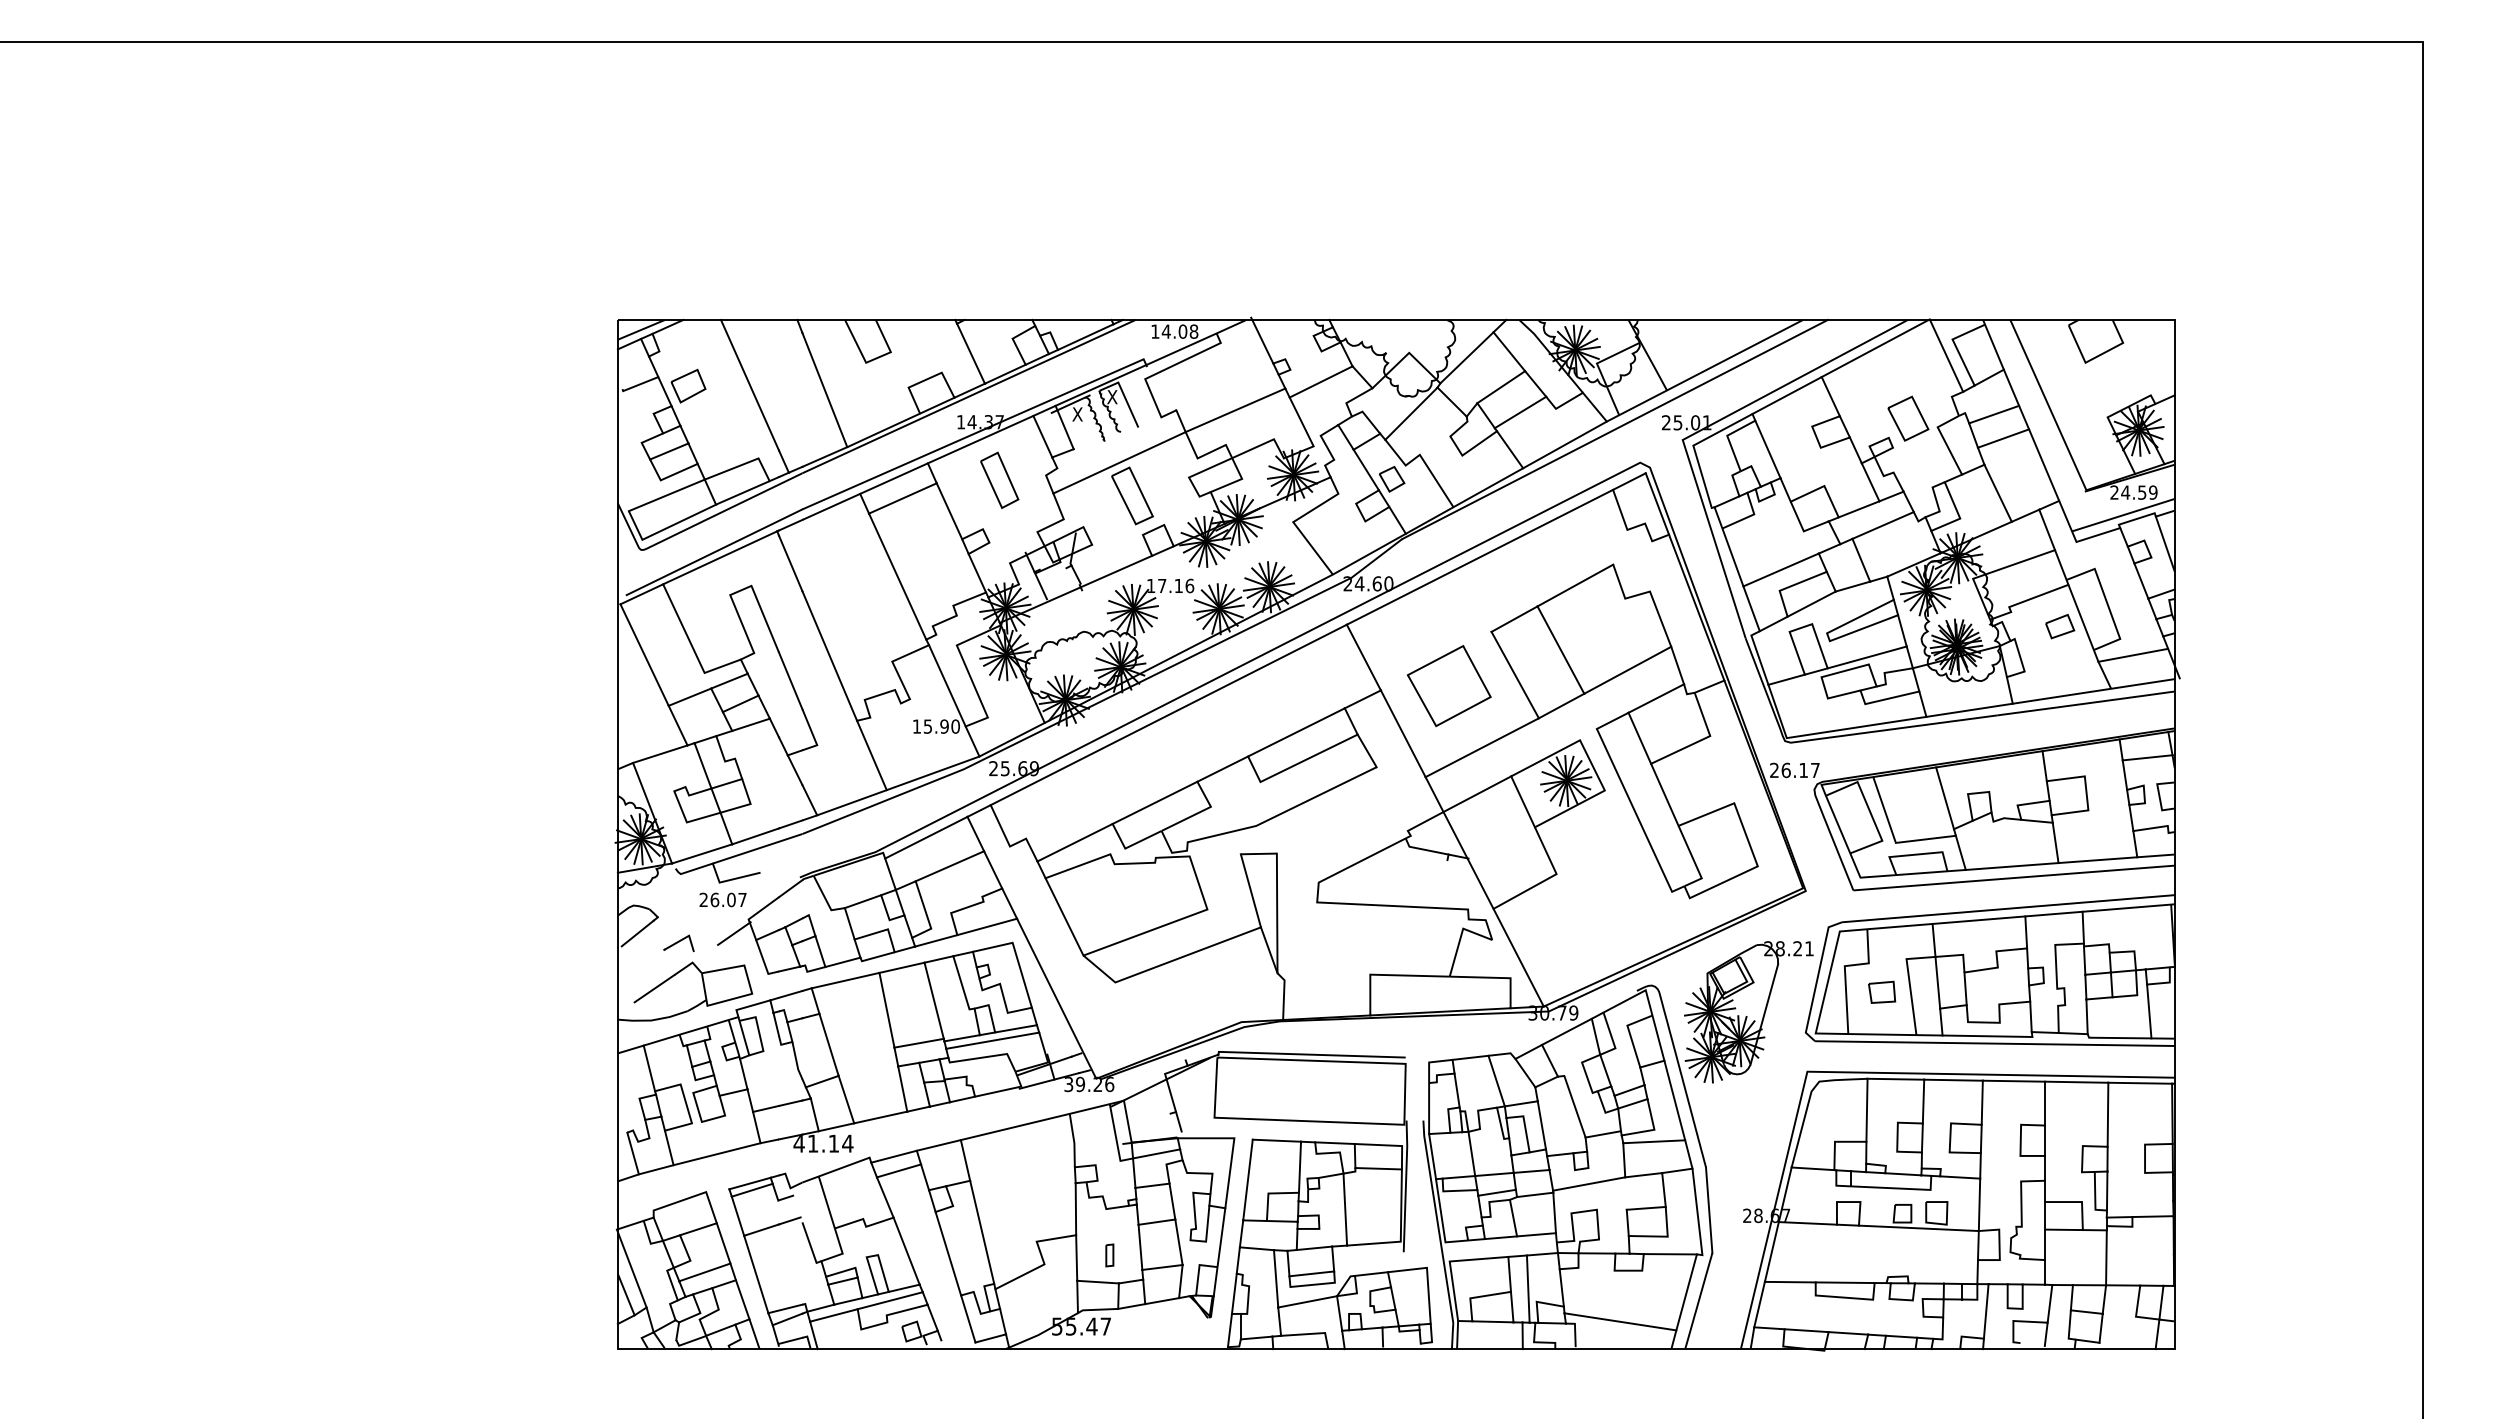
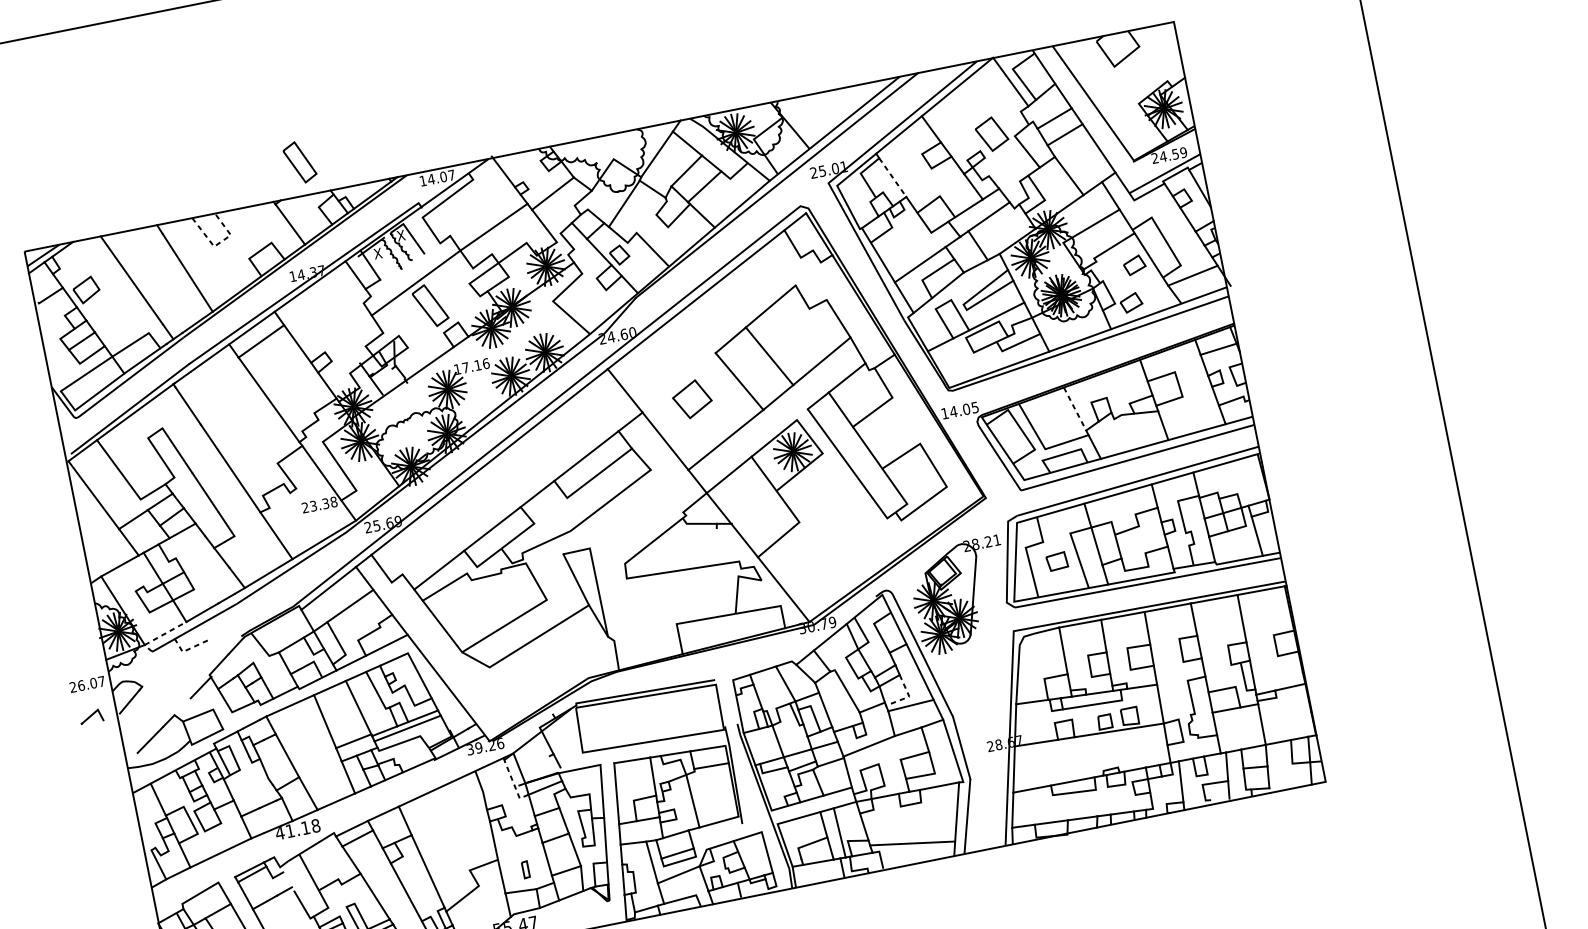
text: (1193, 331) -> (451, 175), 14.08 -> 14.07
line: (873, 359) -> (219, 243), solid -> dashed
line: (1768, 449) -> (893, 177), solid -> dashed
part: (999, 479) -> (299, 161), moved
part: (2046, 674) -> (1131, 302), added
part: (1448, 685) -> (691, 399), size x0.6
text: (935, 726) -> (319, 504), 15.90 -> 23.38
text: (1794, 770) -> (959, 410), 26.17 -> 14.05
line: (1945, 798) -> (1075, 409), solid -> dashed
line: (702, 853) -> (165, 633), solid -> dashed
line: (729, 880) -> (189, 649), solid -> dashed
text: (722, 899) -> (86, 684), moved
part: (678, 943) -> (91, 717), moved
line: (1653, 1129) -> (908, 696), solid -> dashed
line: (1116, 1139) -> (513, 783), solid -> dashed
text: (847, 1143) -> (315, 825), 41.14 -> 41.18

